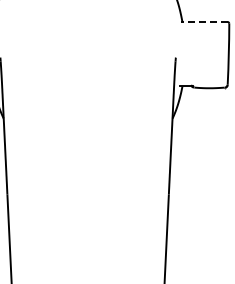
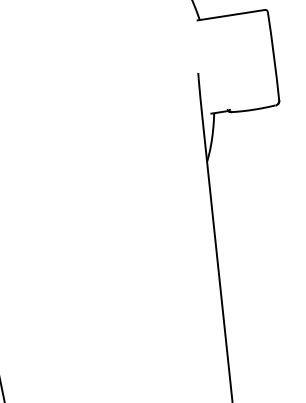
line: (203, 22) -> (230, 16), dashed -> solid

